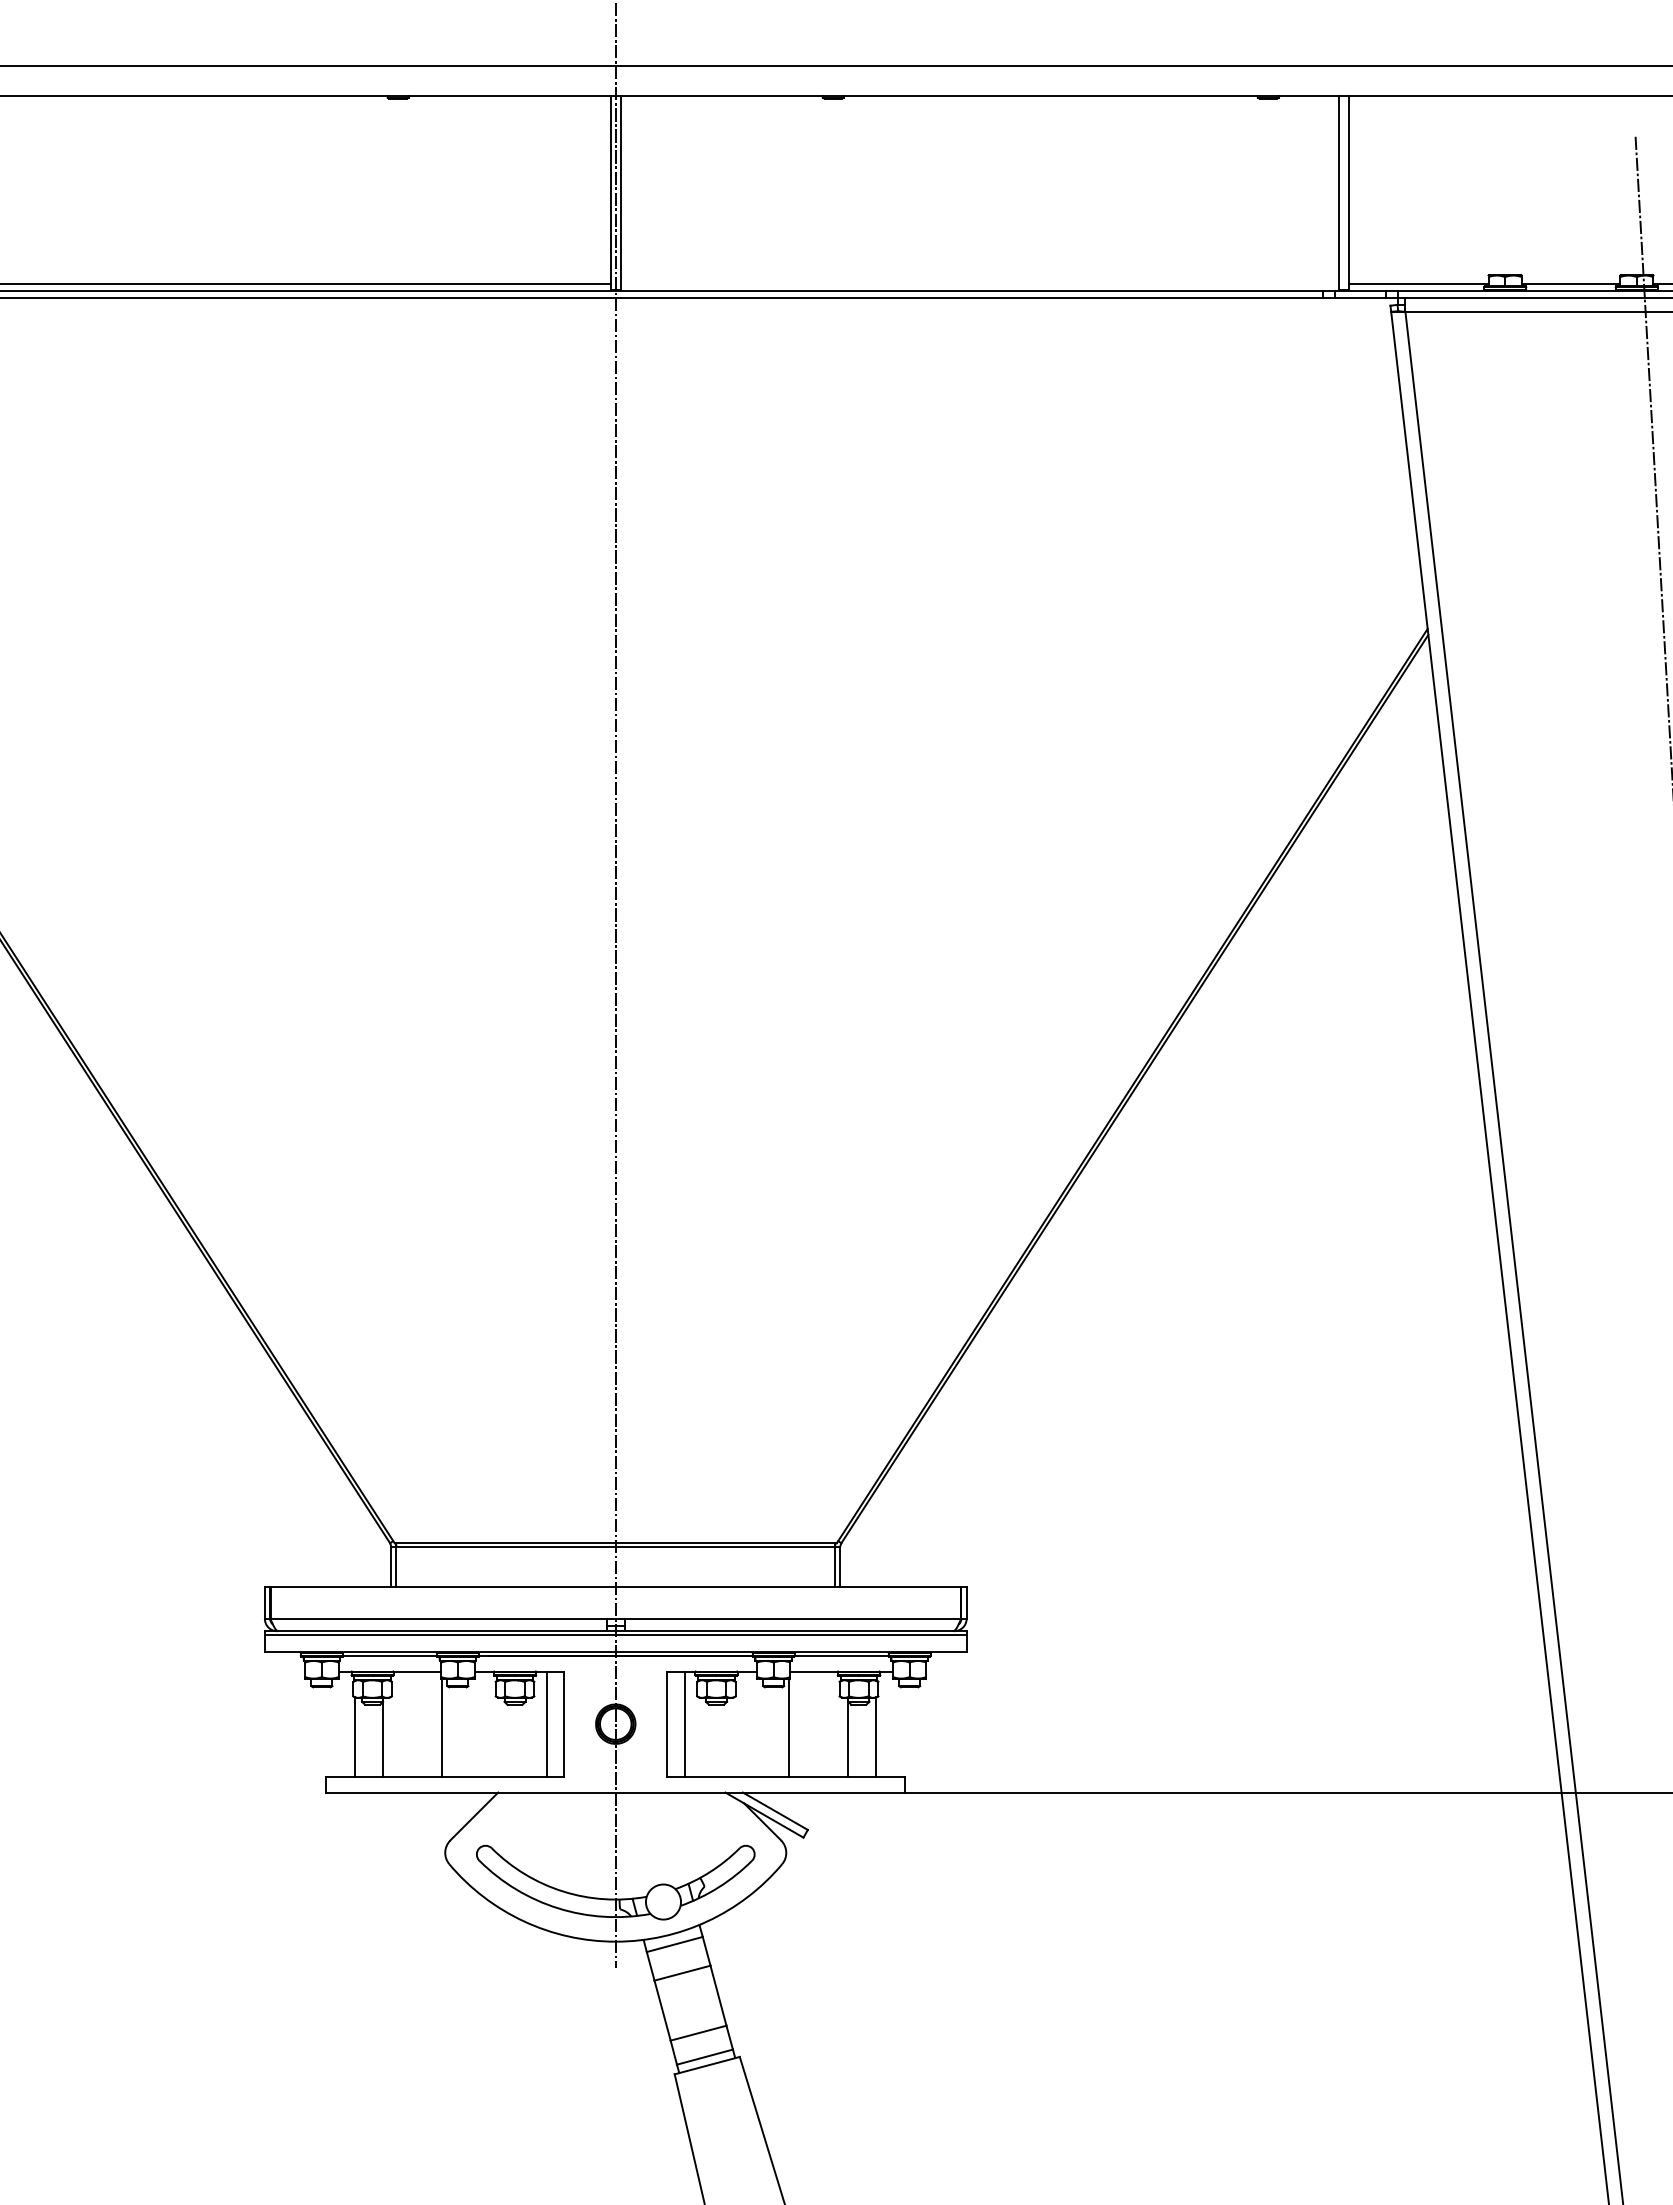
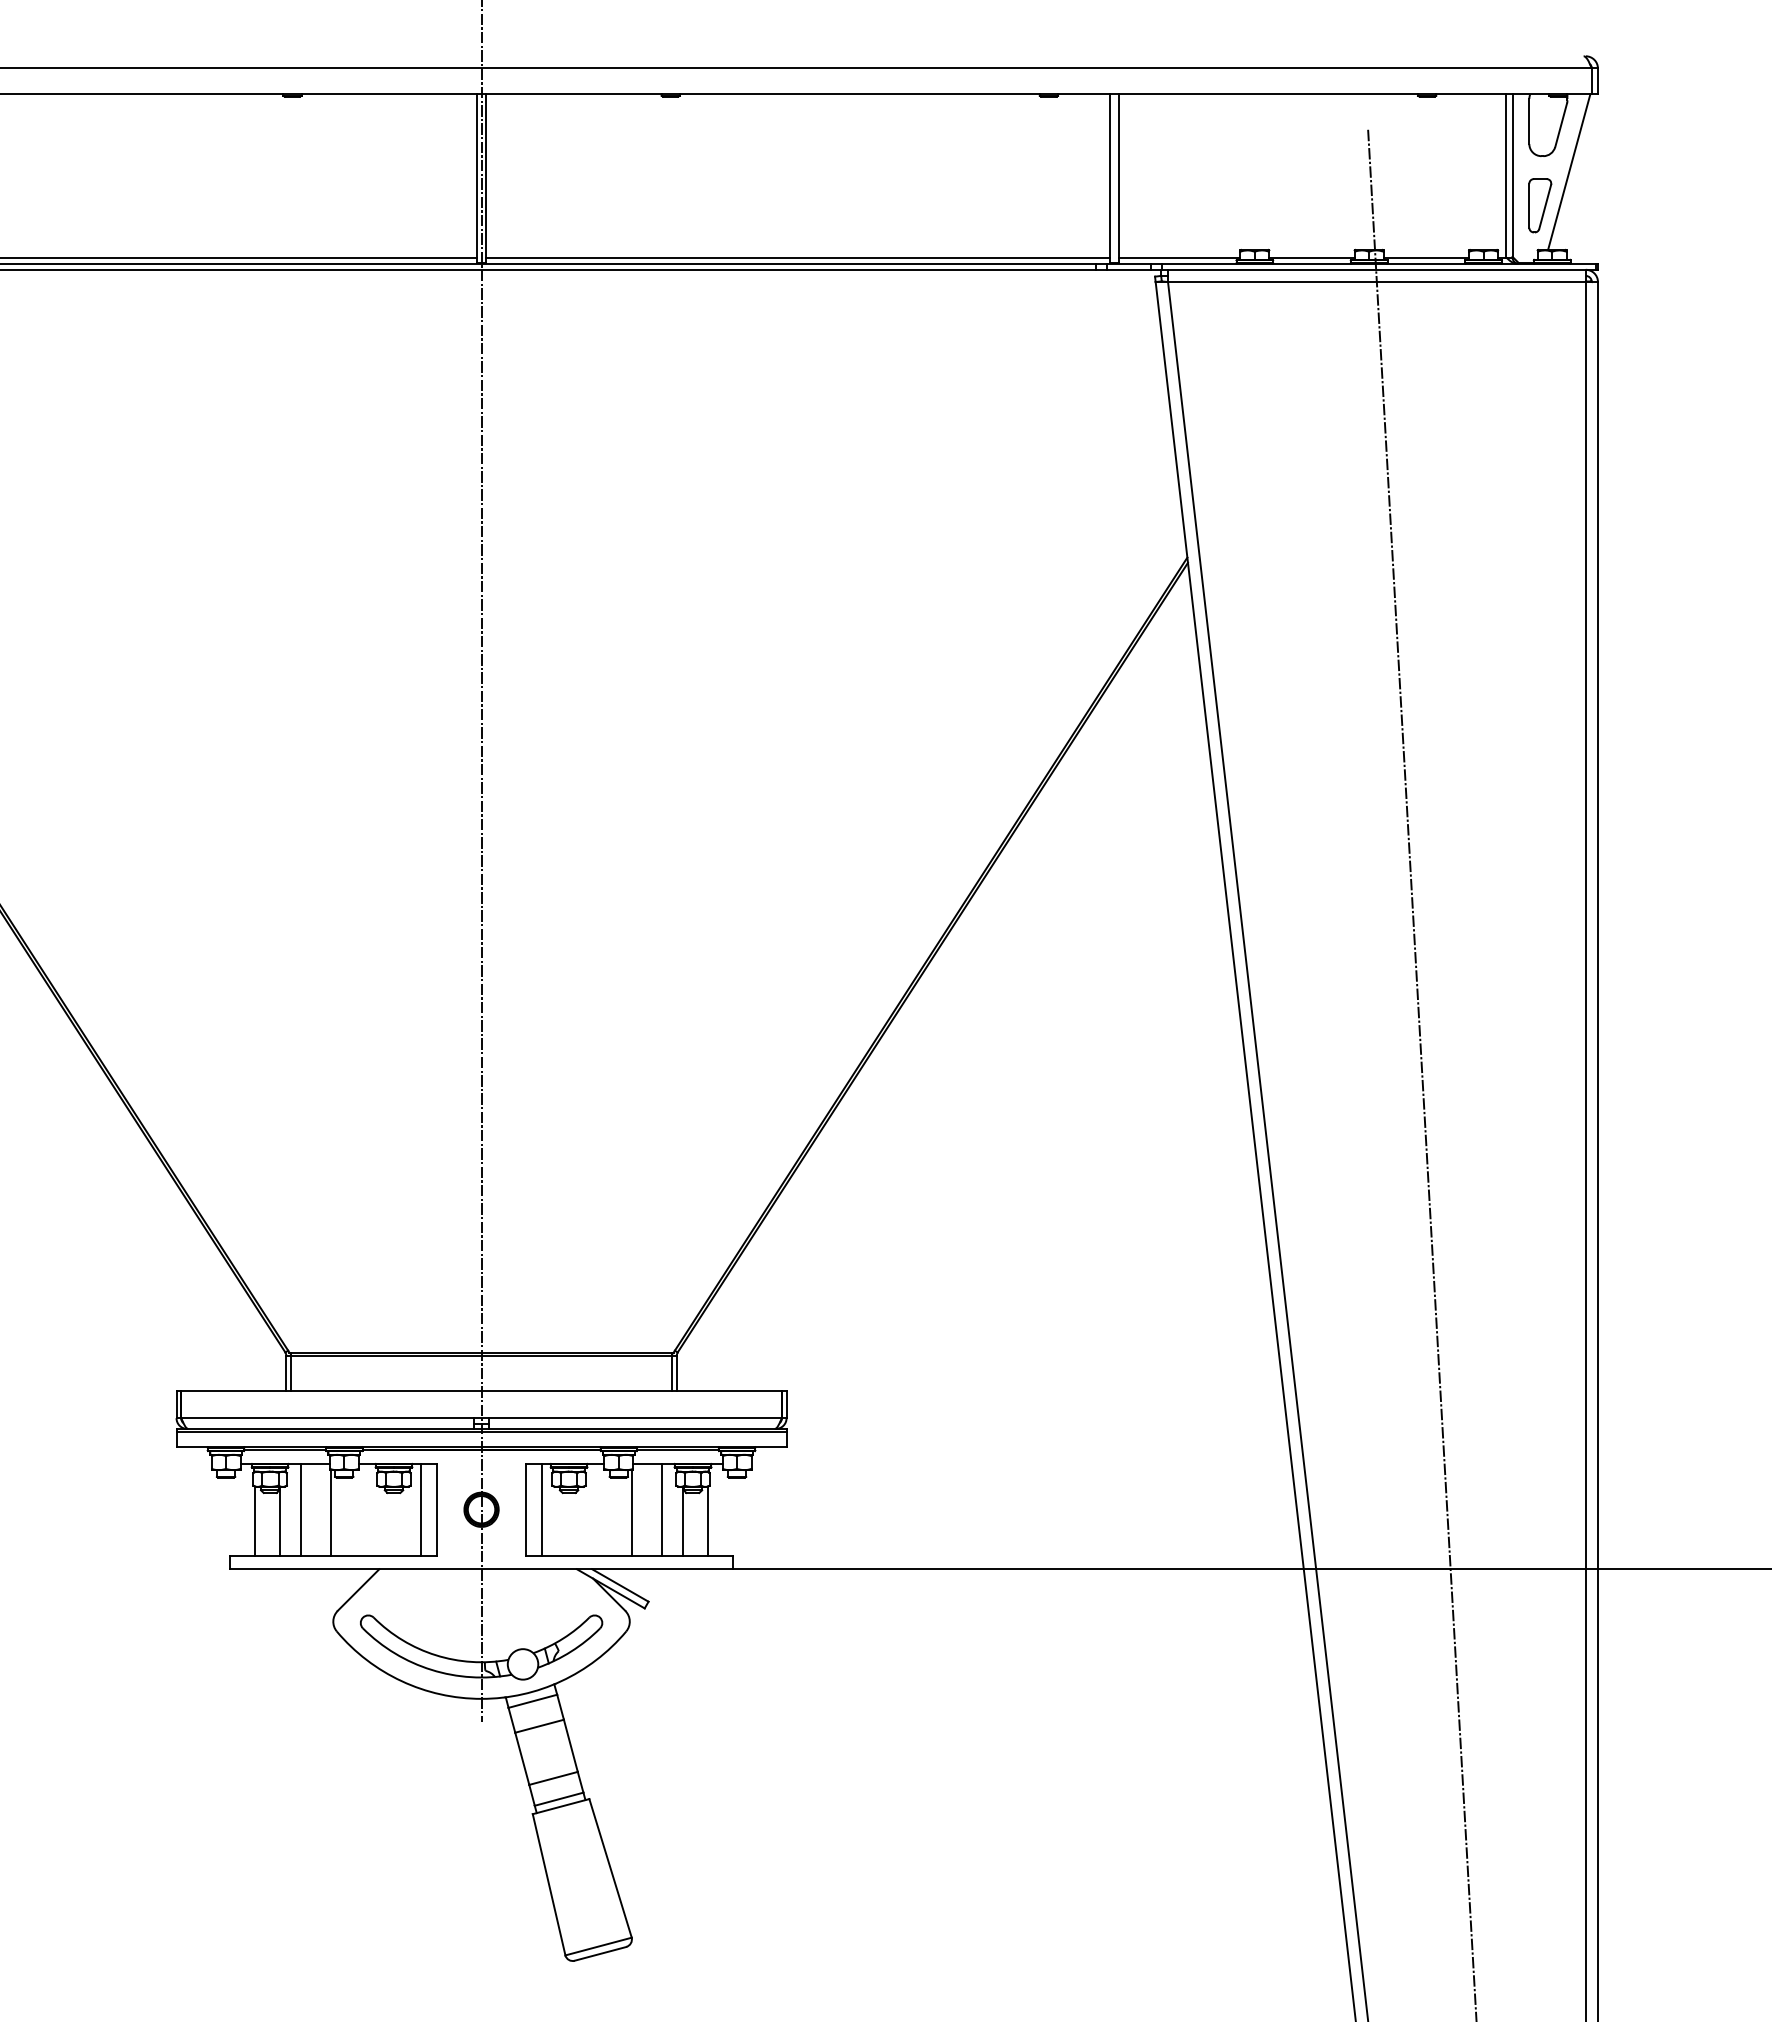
line: (979, 283) -> (797, 257), added
line: (407, 1723) -> (300, 1509), added
line: (823, 1723) -> (662, 1509), added

